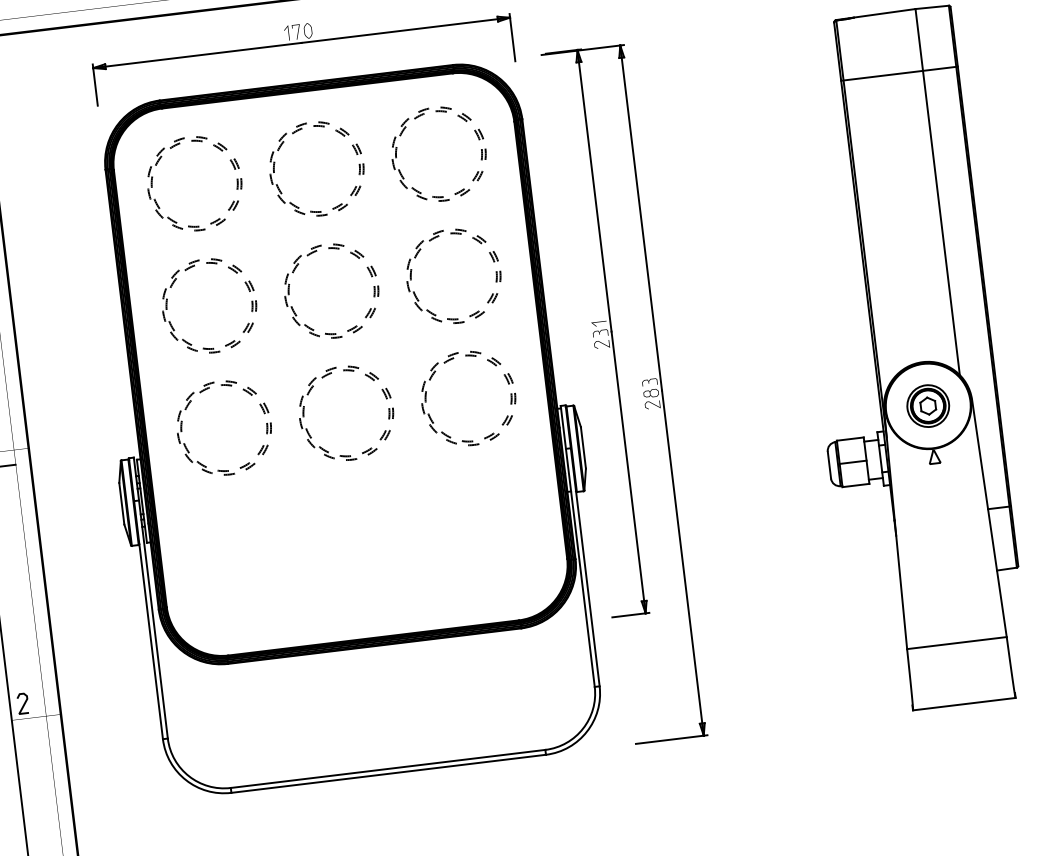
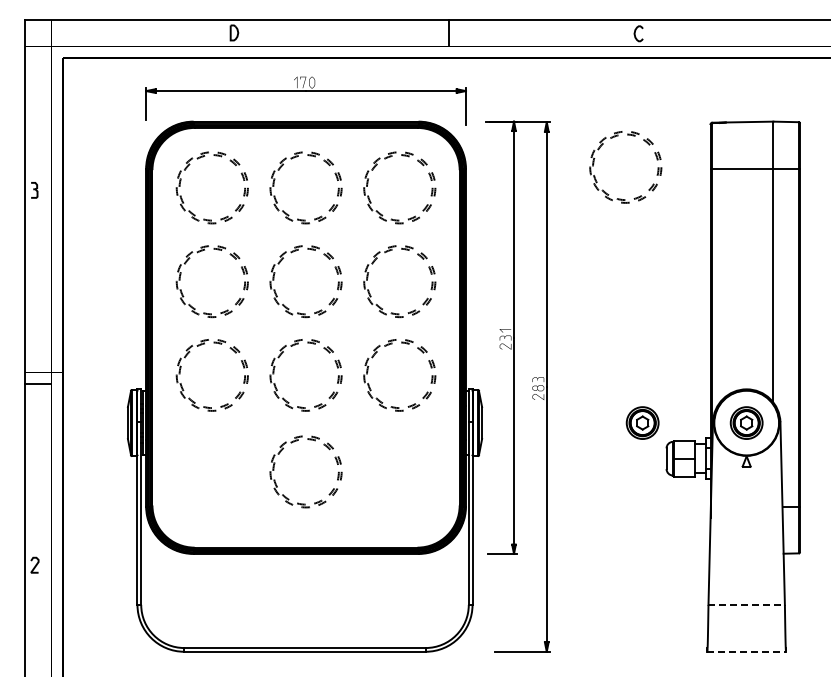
part: (704, 124) -> (603, 189), added
part: (792, 421) -> (642, 422), added
part: (341, 502) -> (294, 442), added
line: (957, 642) -> (747, 604), solid -> dashed
line: (965, 703) -> (747, 651), solid -> dashed

